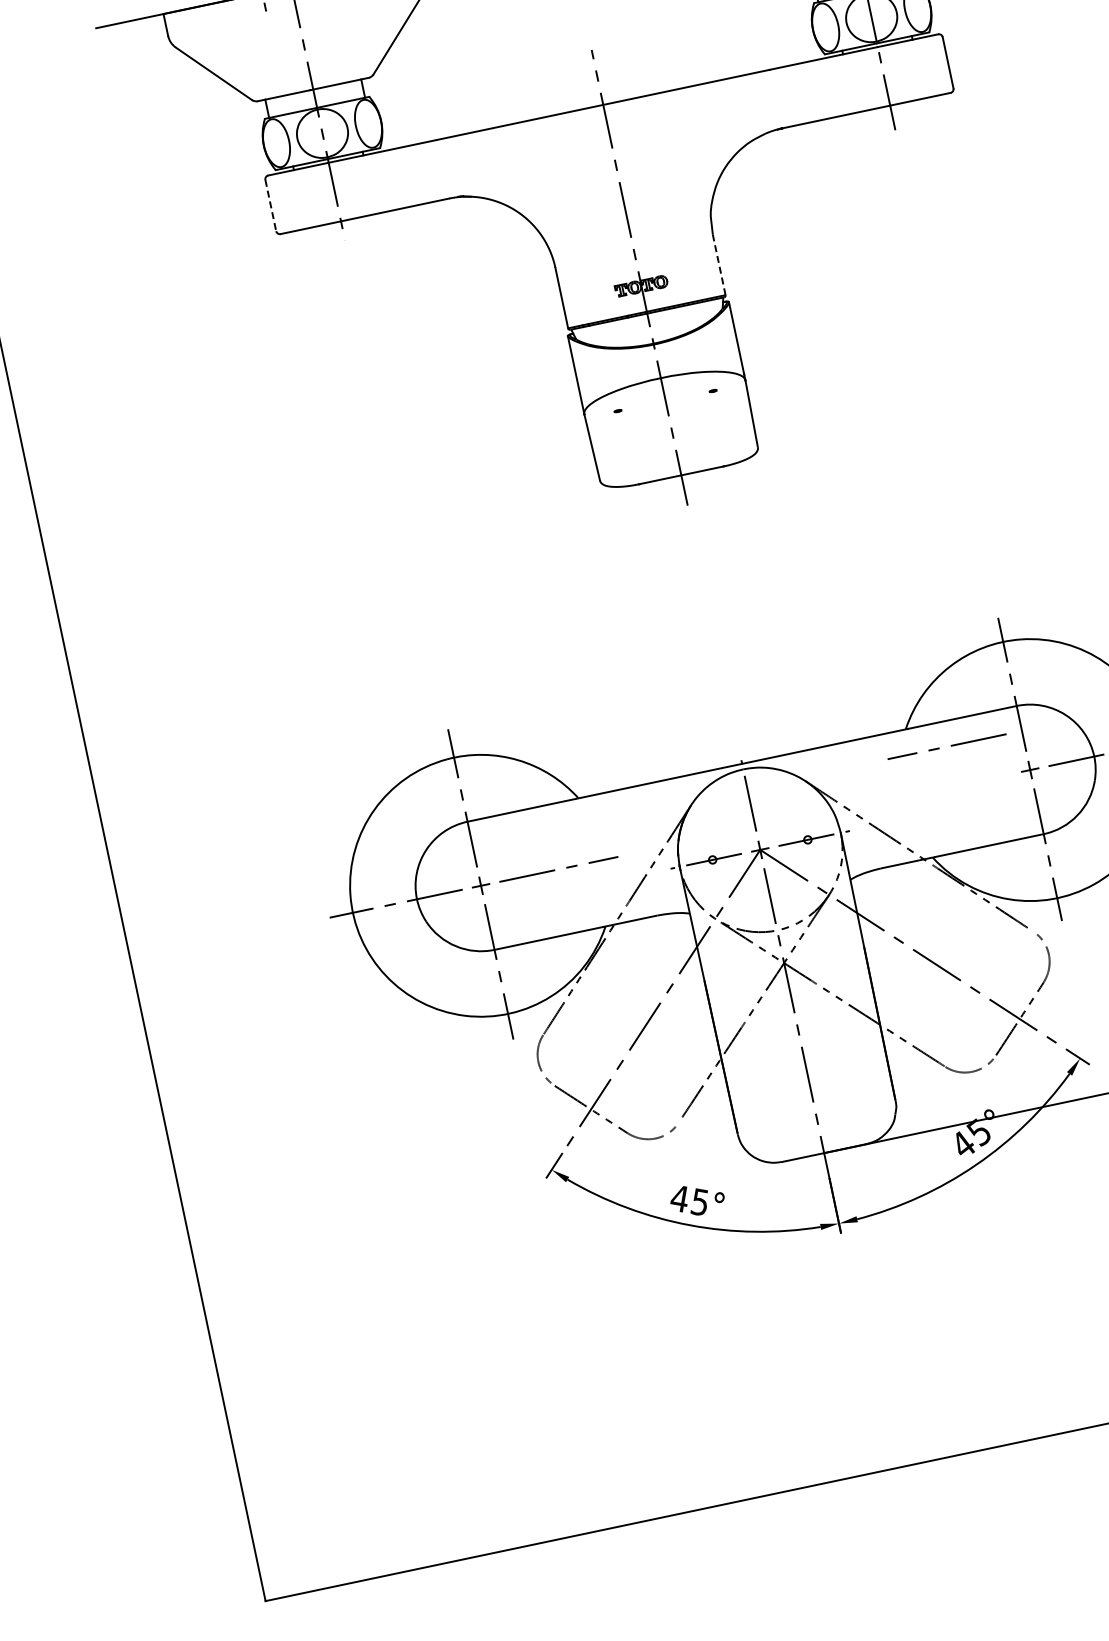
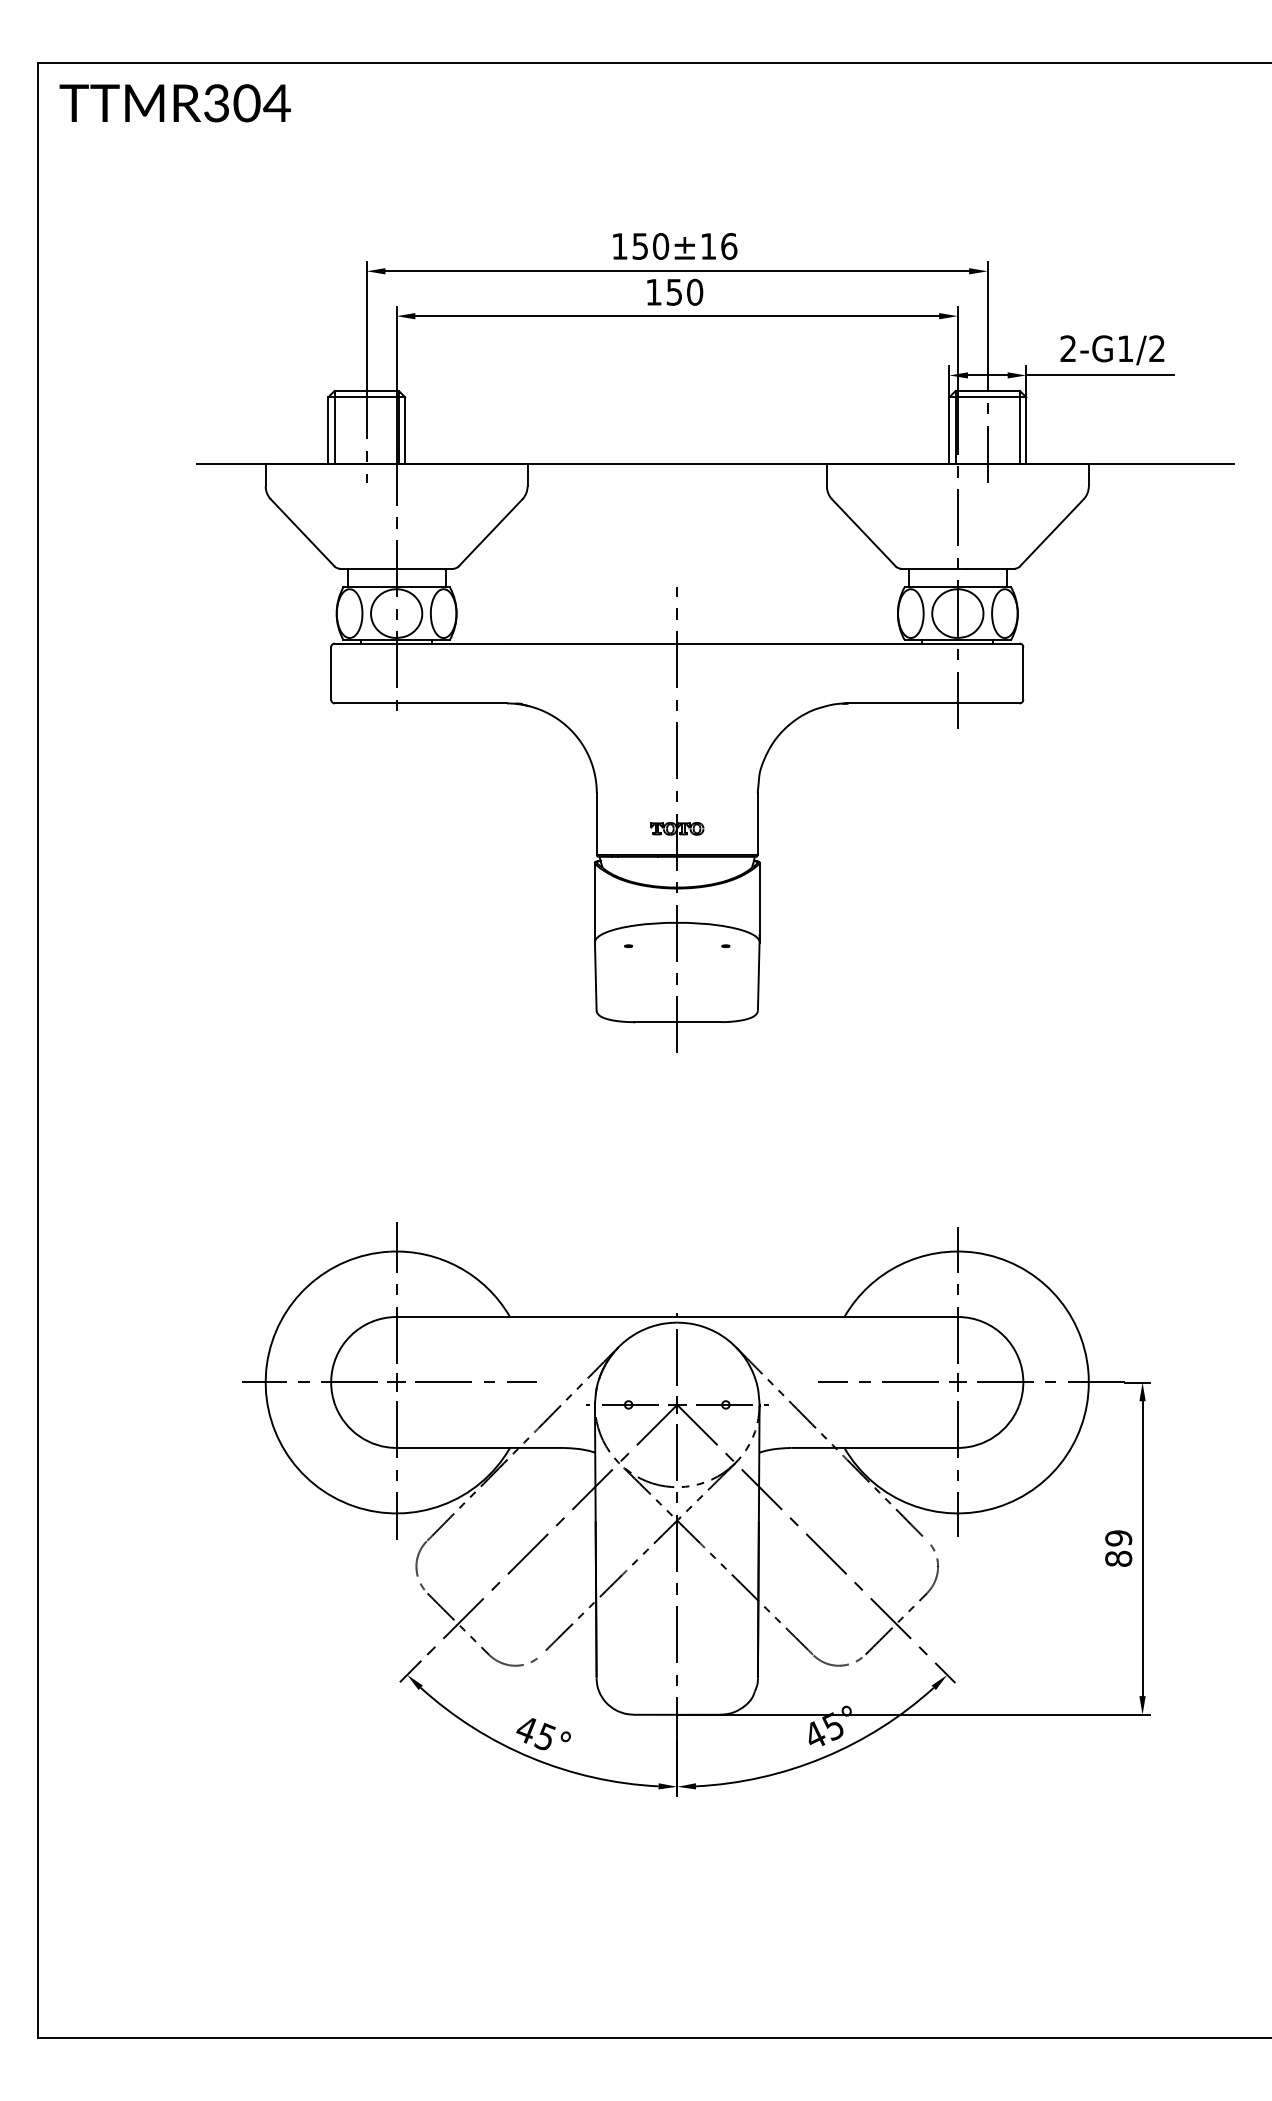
line: (271, 206) -> (331, 674), dashed -> solid
line: (719, 265) -> (757, 824), dashed -> solid
line: (950, 744) -> (882, 1381), moved

